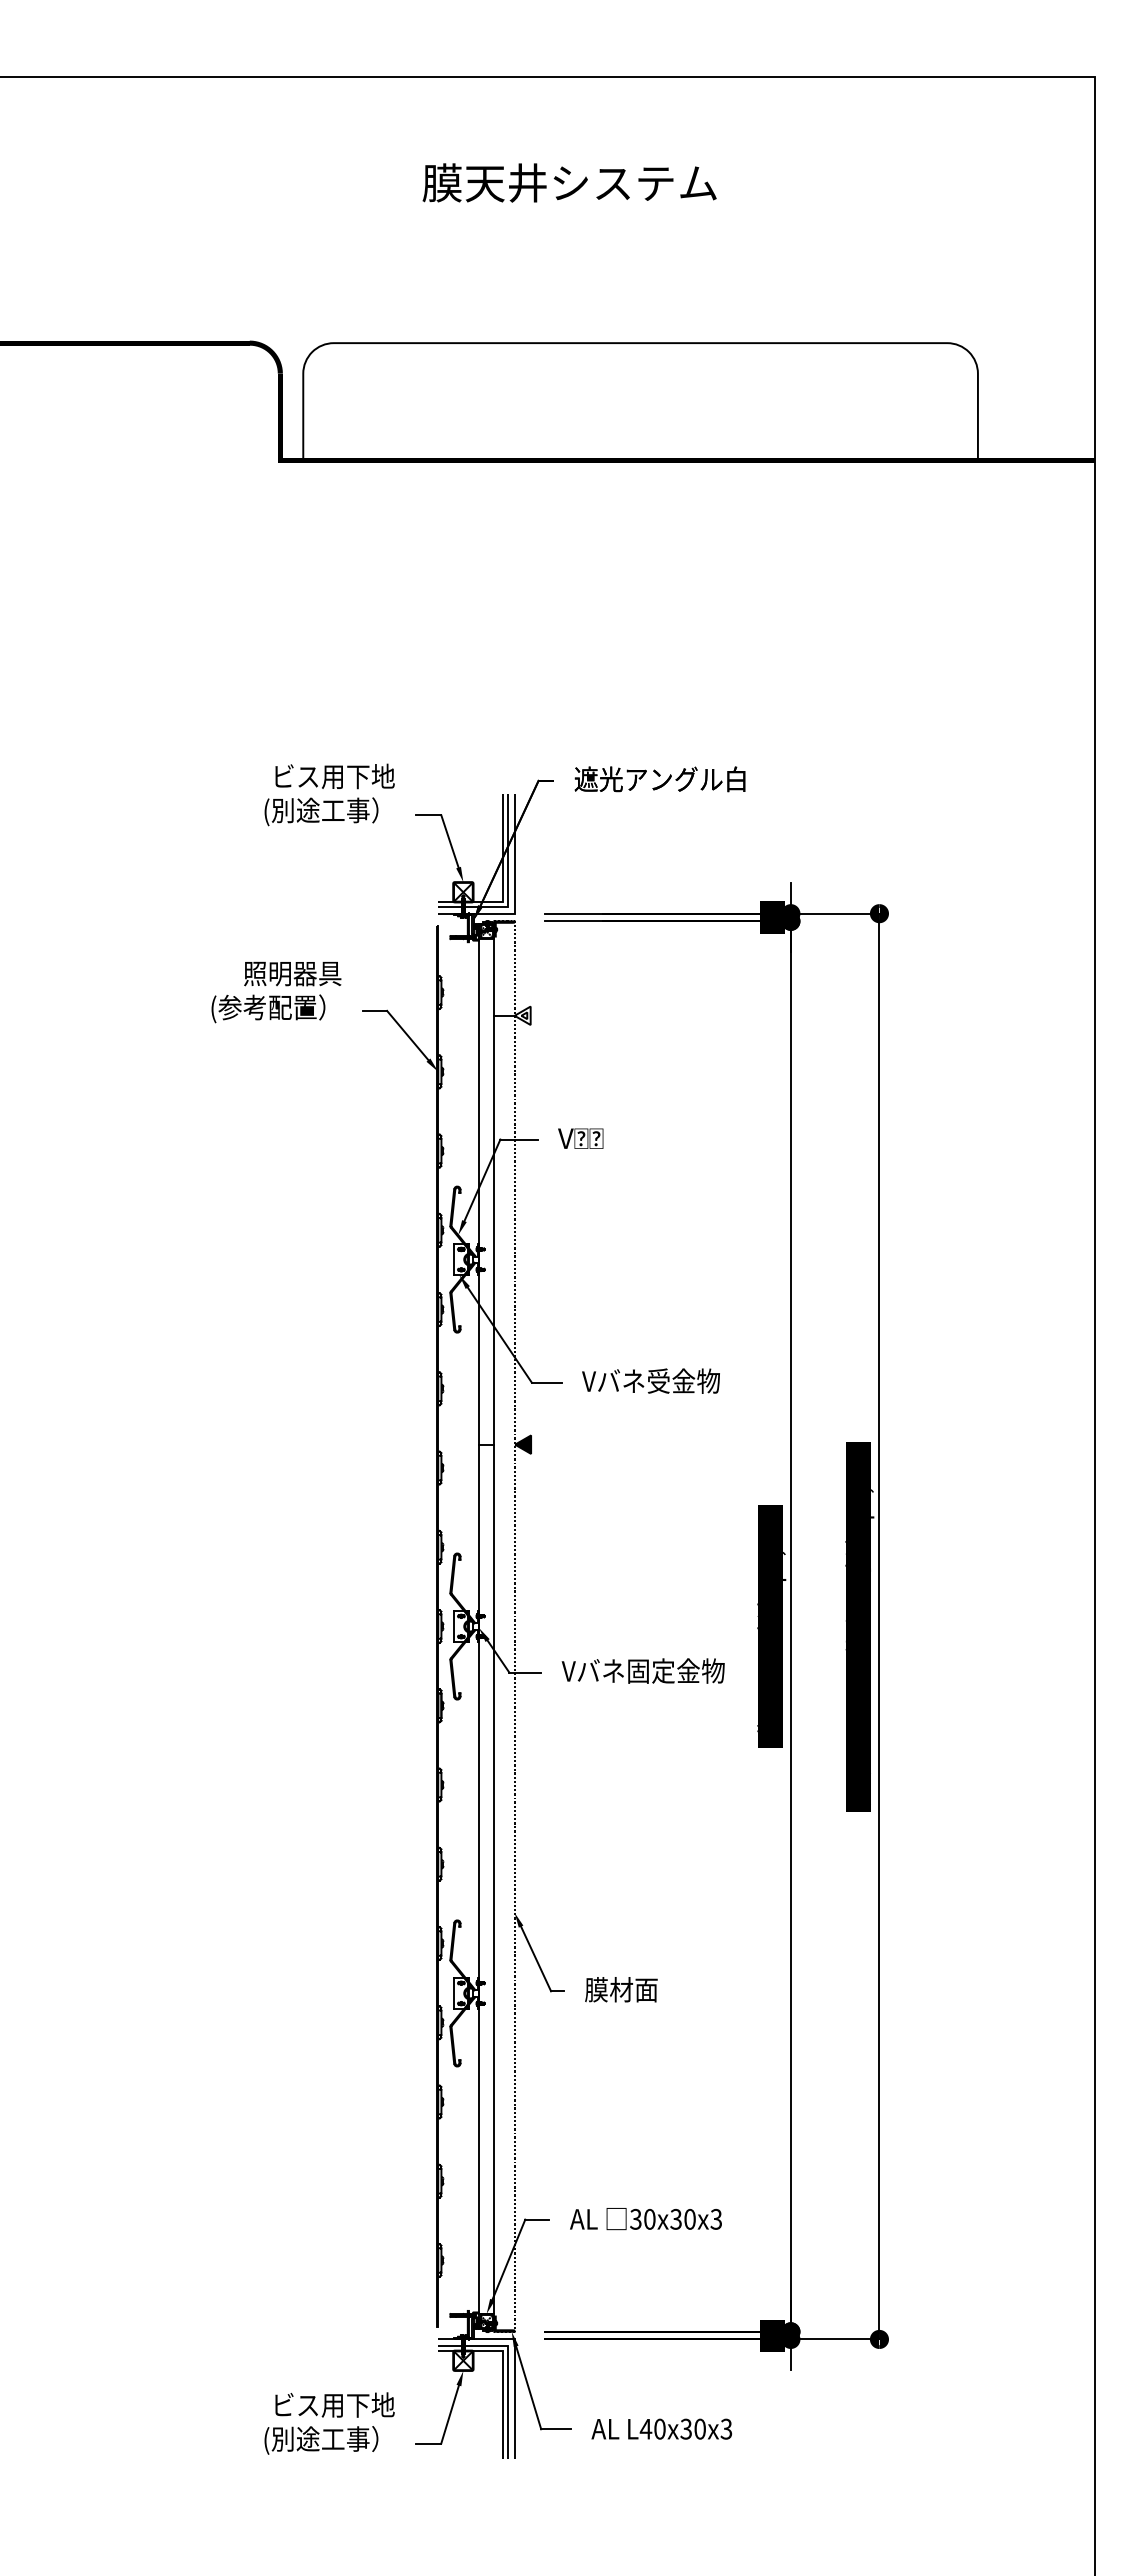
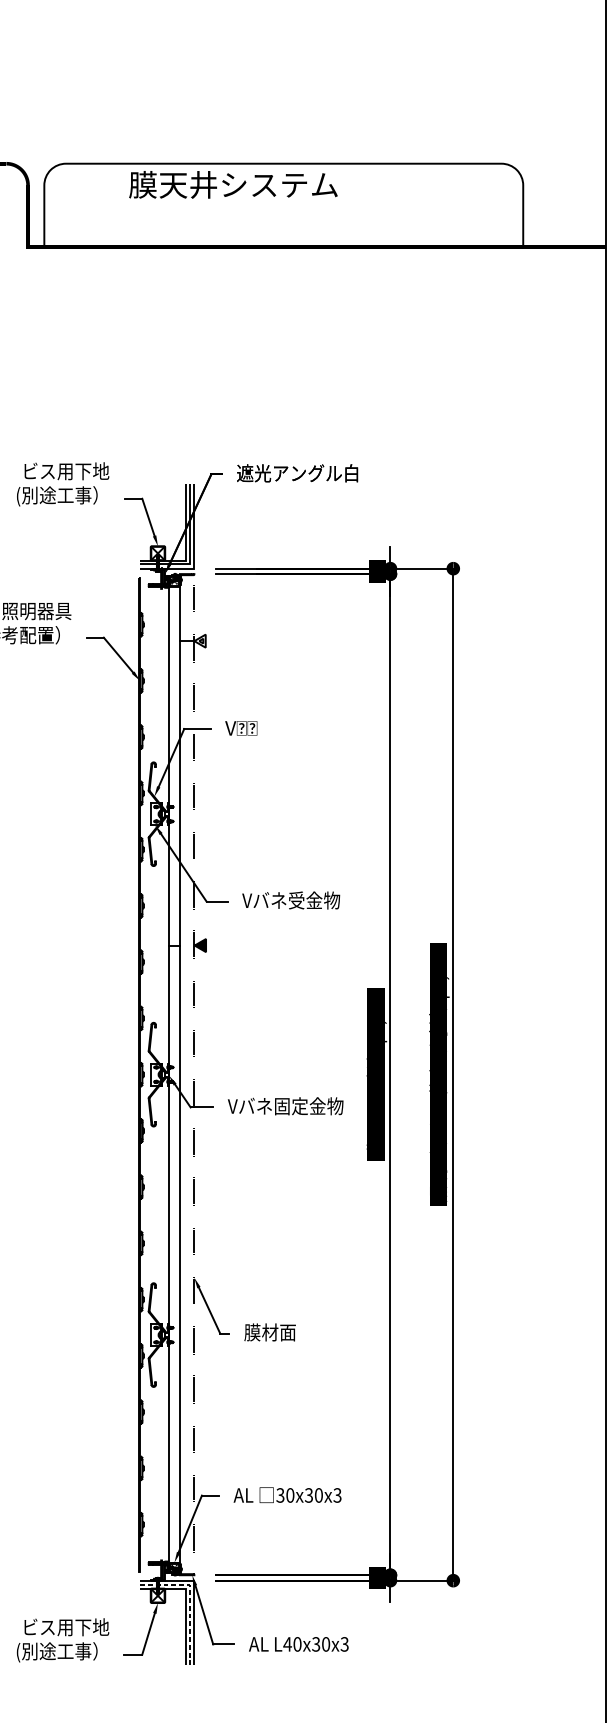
text: (569, 182) -> (233, 184), moved
line: (508, 2365) -> (190, 1599), solid -> dashed

